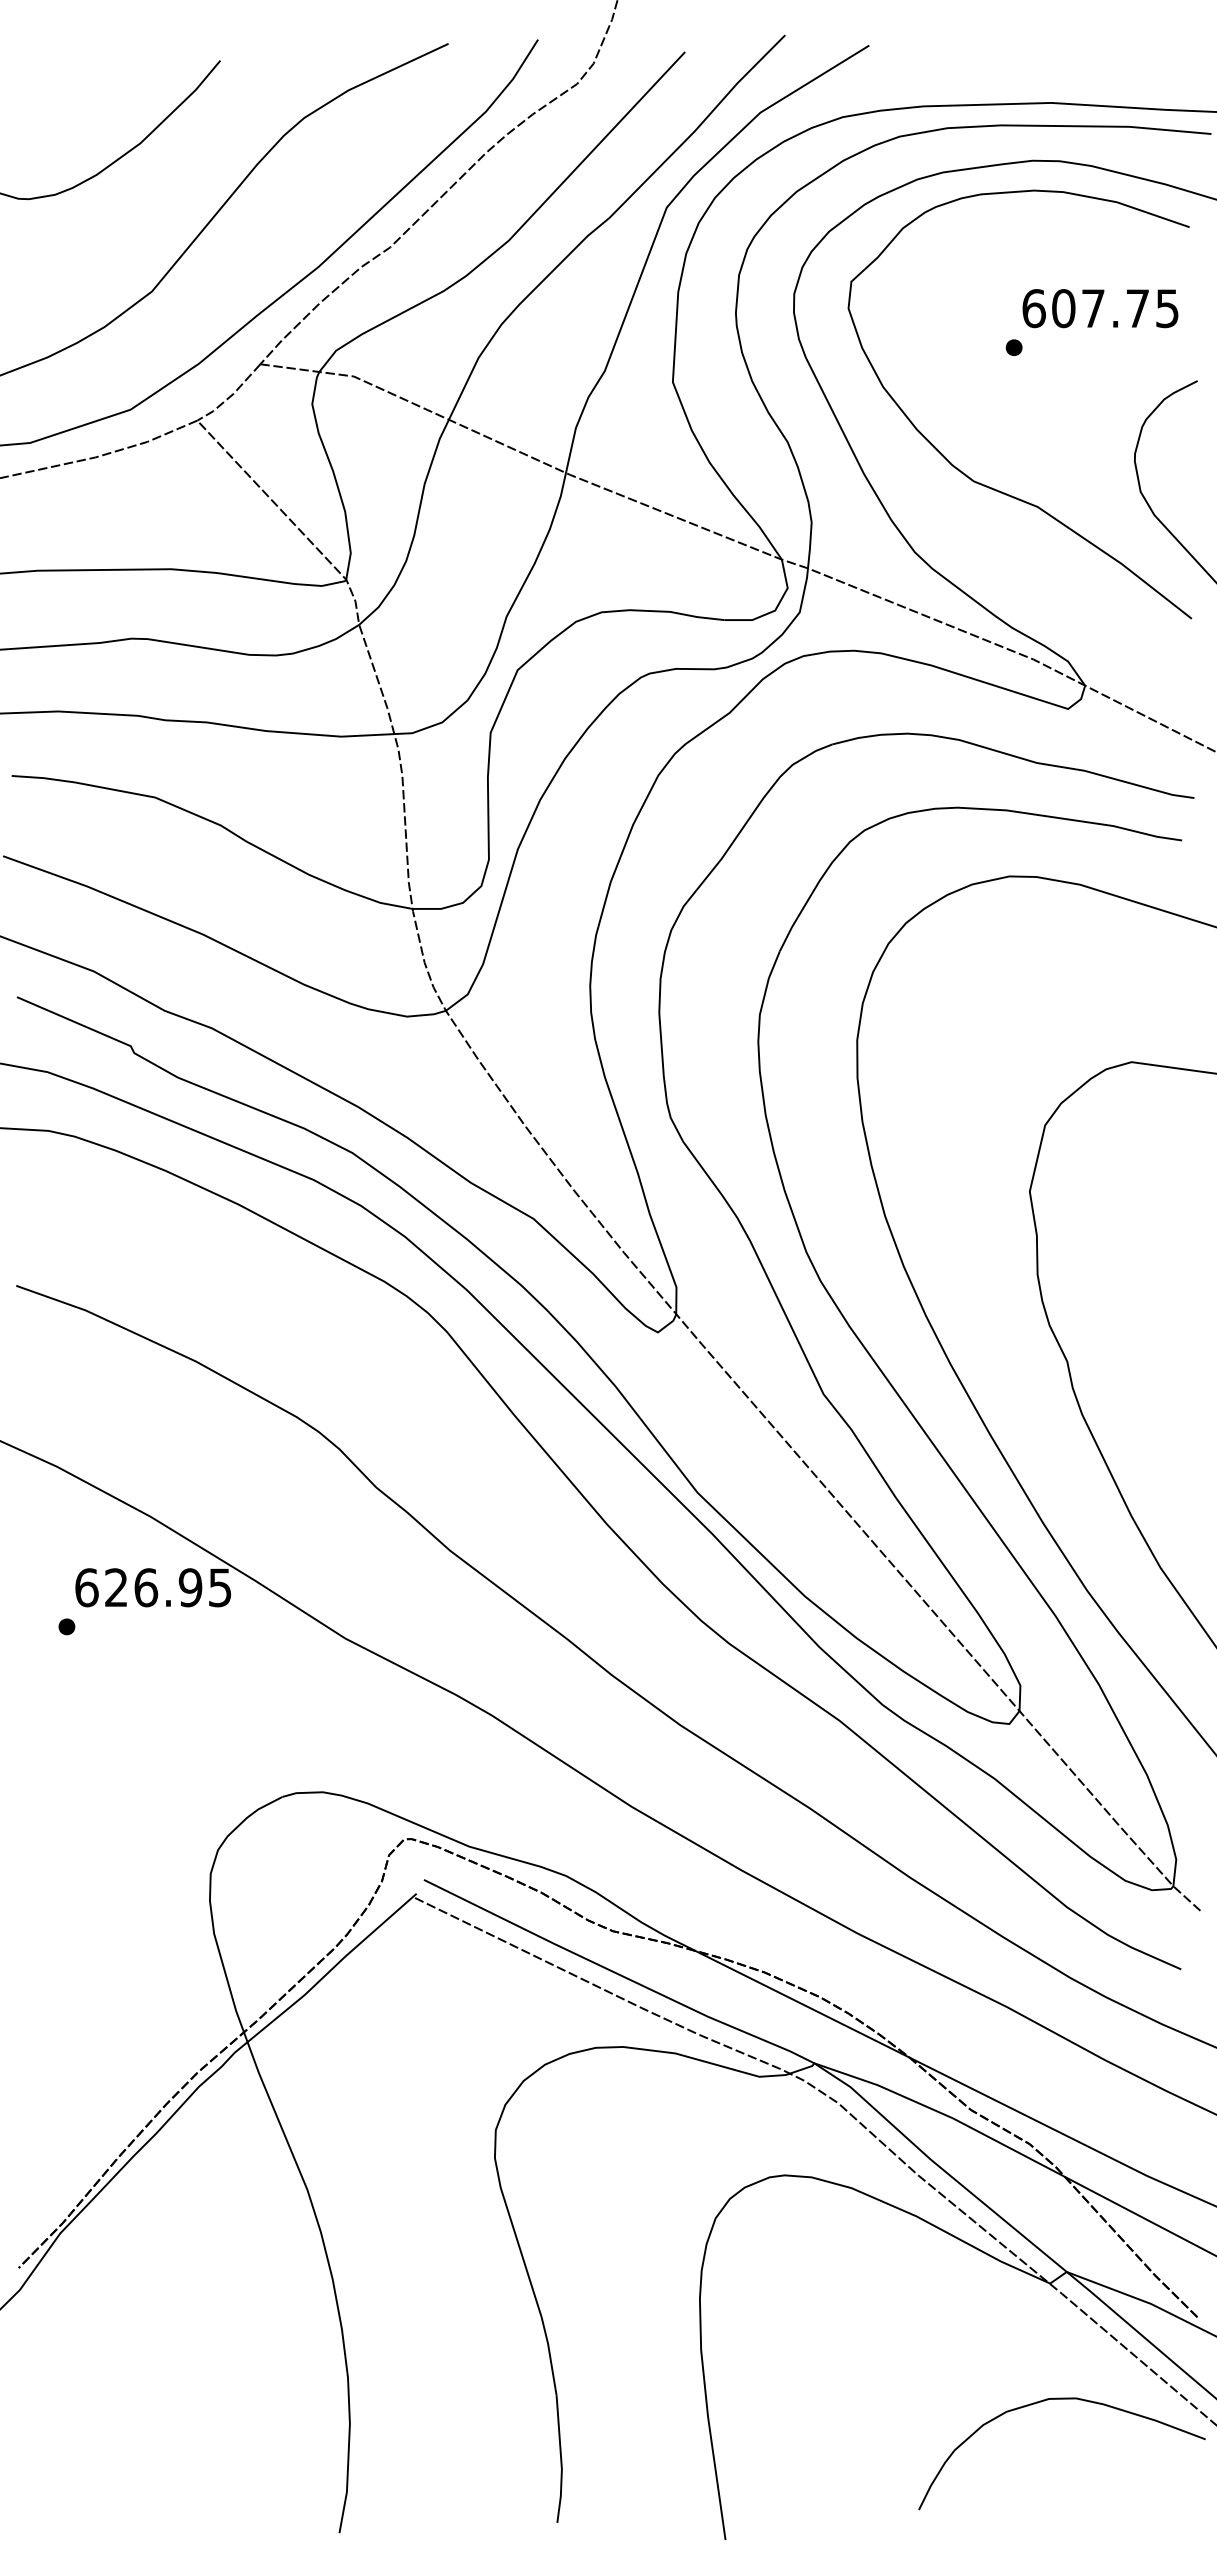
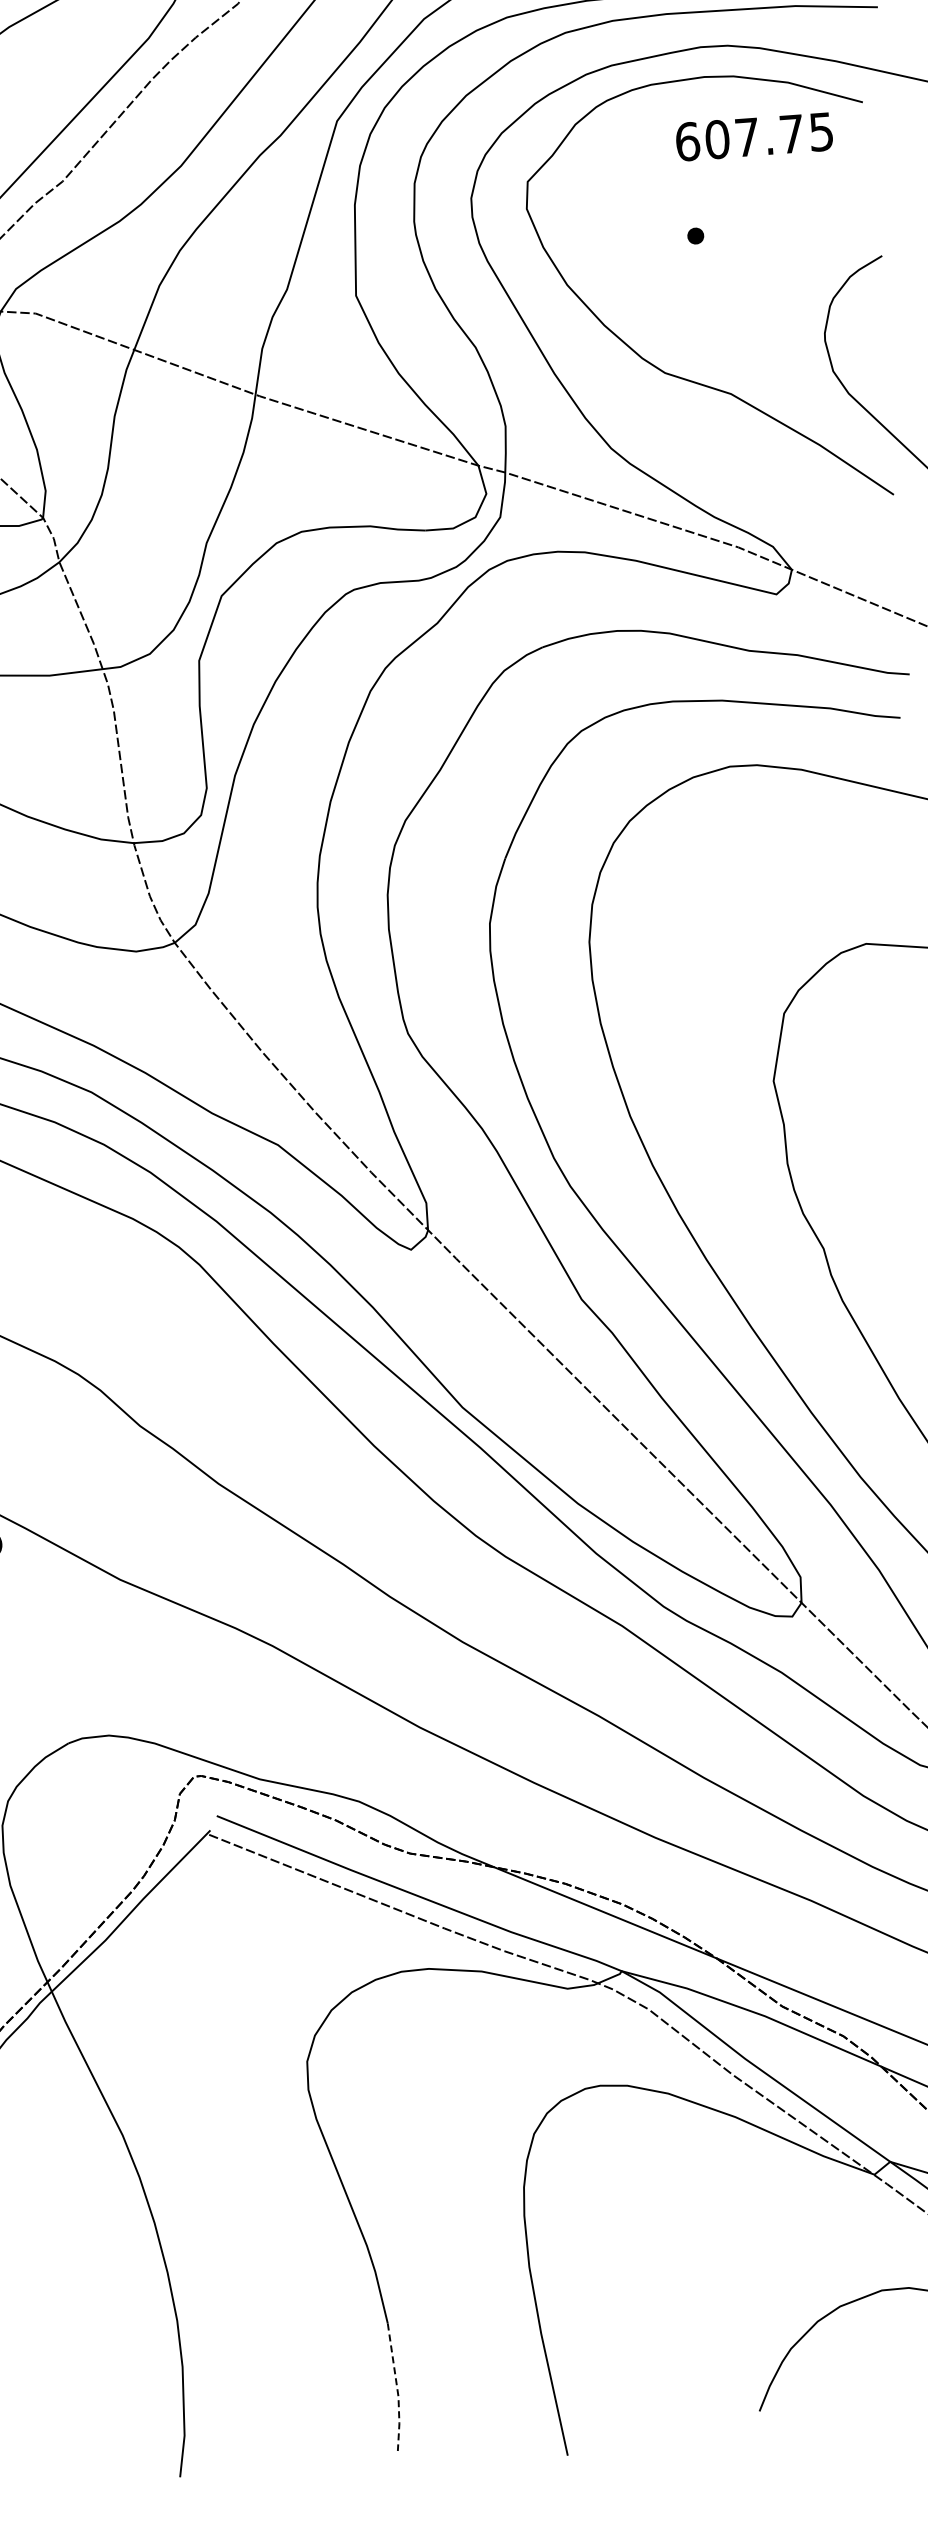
text: (1100, 308) -> (754, 136), moved
line: (561, 2460) -> (397, 2388), solid -> dashed

